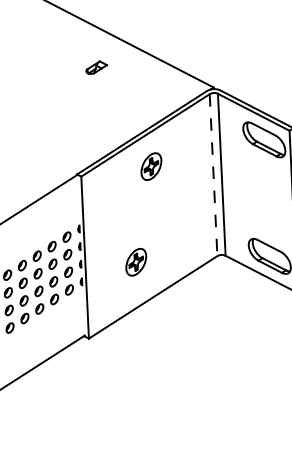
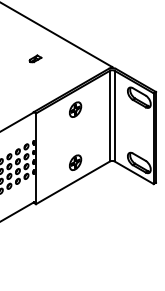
part: (96, 66) -> (35, 58), moved
line: (214, 175) -> (110, 116), dashed -> solid
part: (136, 261) -> (75, 162), moved

